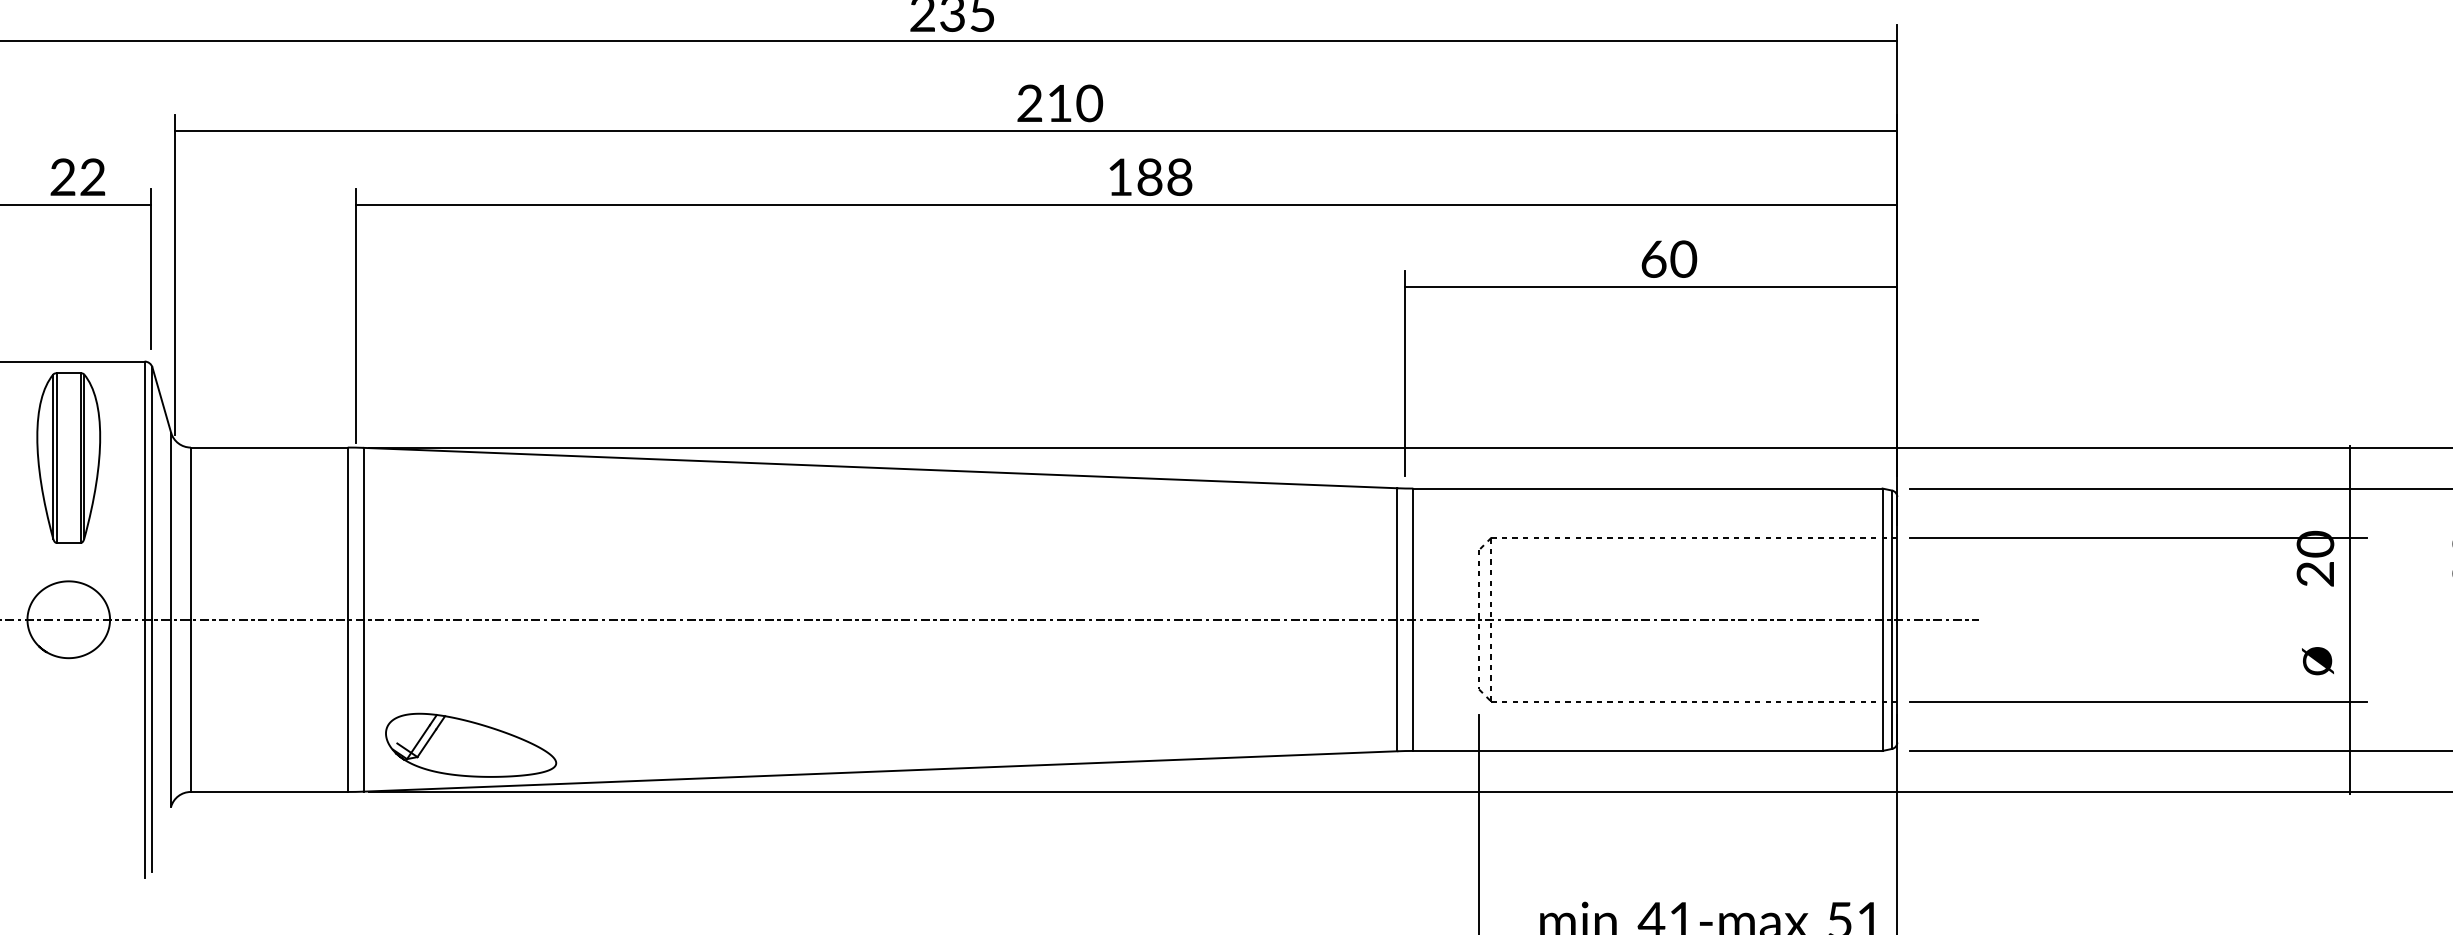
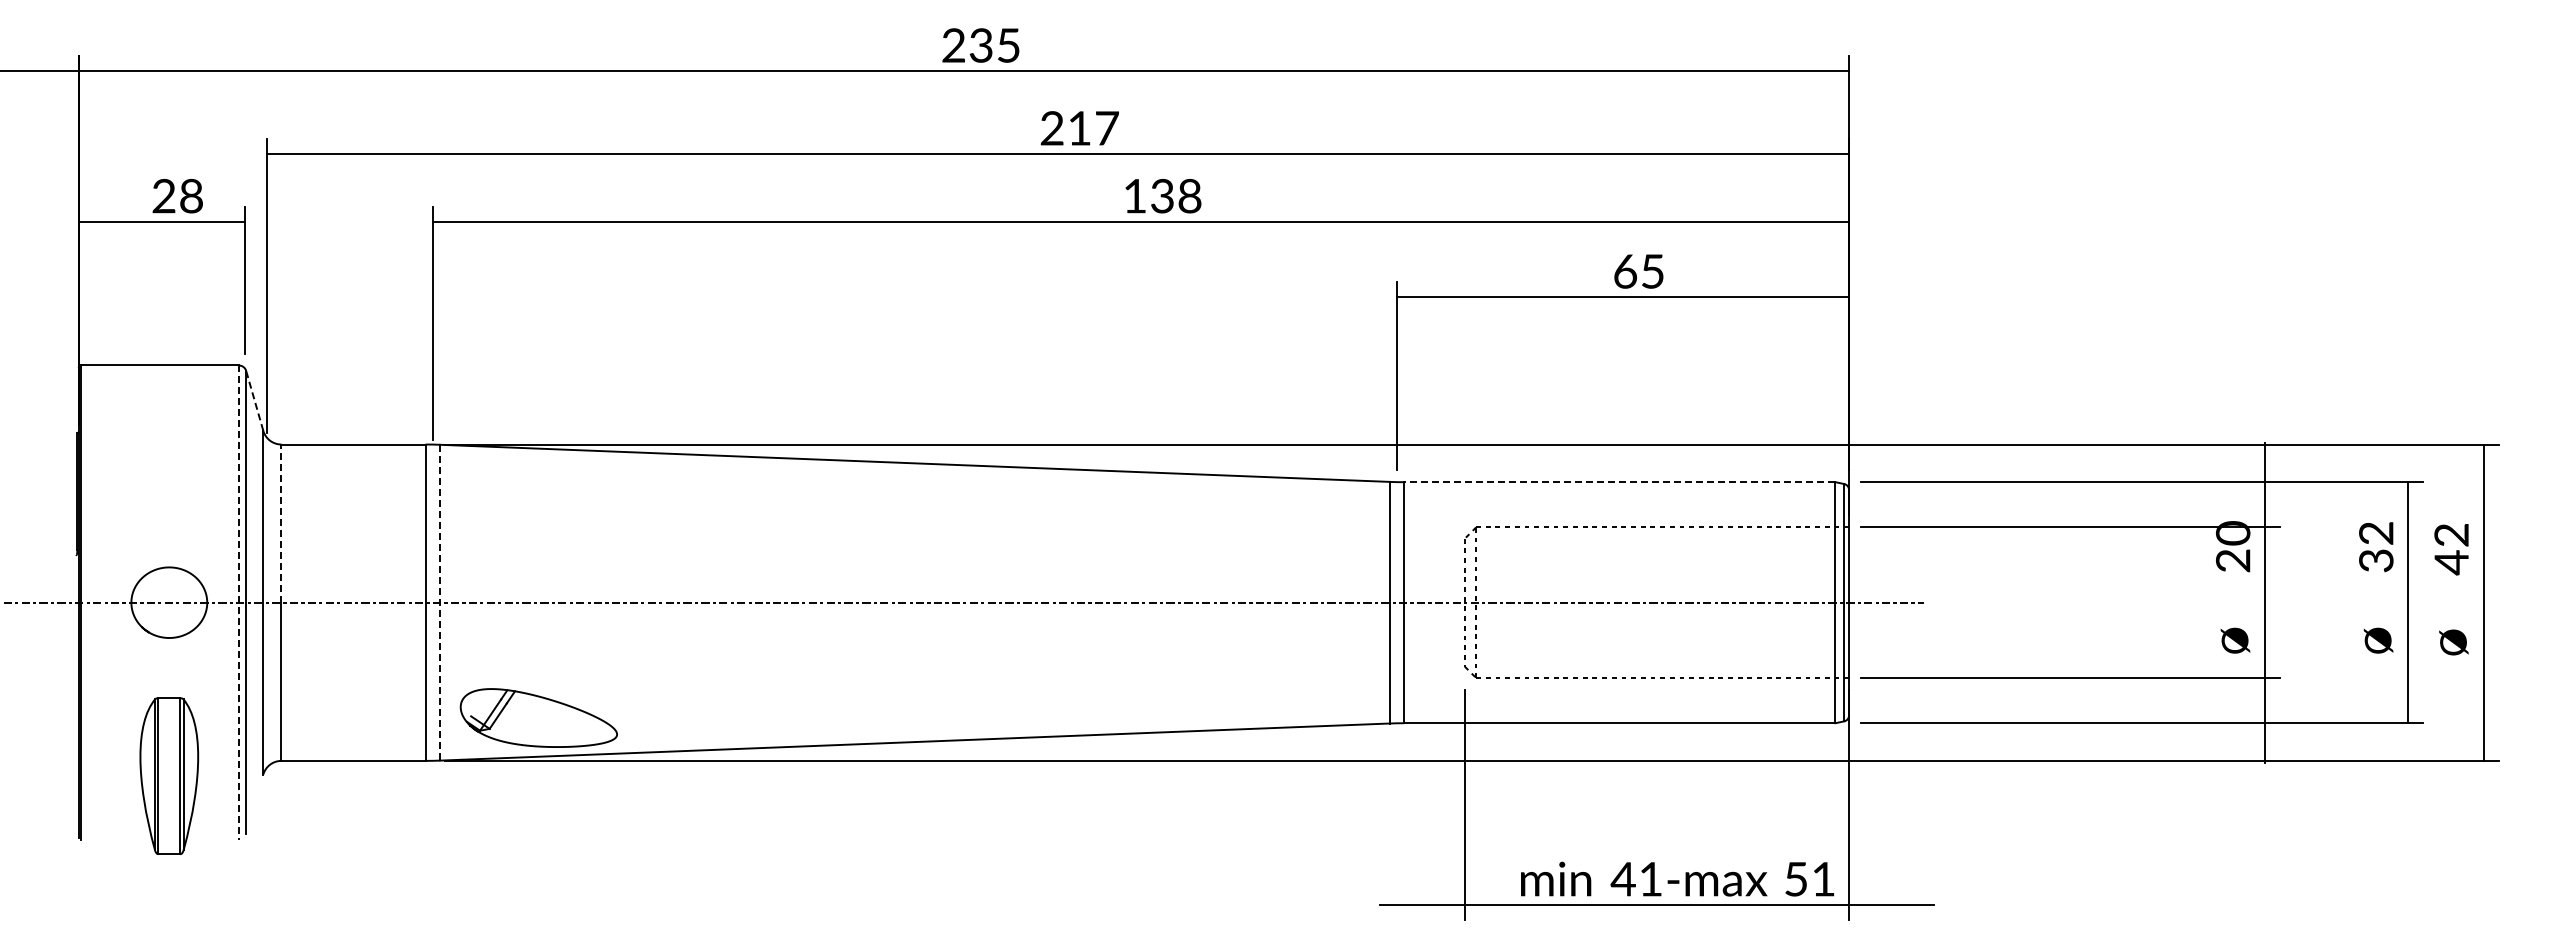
text: (1090, 103) -> (1107, 128), 210 -> 217
text: (92, 177) -> (191, 196), 22 -> 28
text: (1149, 177) -> (1162, 196), 188 -> 138
text: (1683, 259) -> (1652, 271), 60 -> 65
line: (161, 399) -> (254, 400), solid -> dashed
part: (68, 457) -> (169, 775), moved
line: (1647, 488) -> (1619, 482), solid -> dashed
line: (190, 533) -> (281, 523), solid -> dashed
line: (363, 619) -> (440, 602), solid -> dashed
line: (144, 620) -> (238, 603), solid -> dashed

